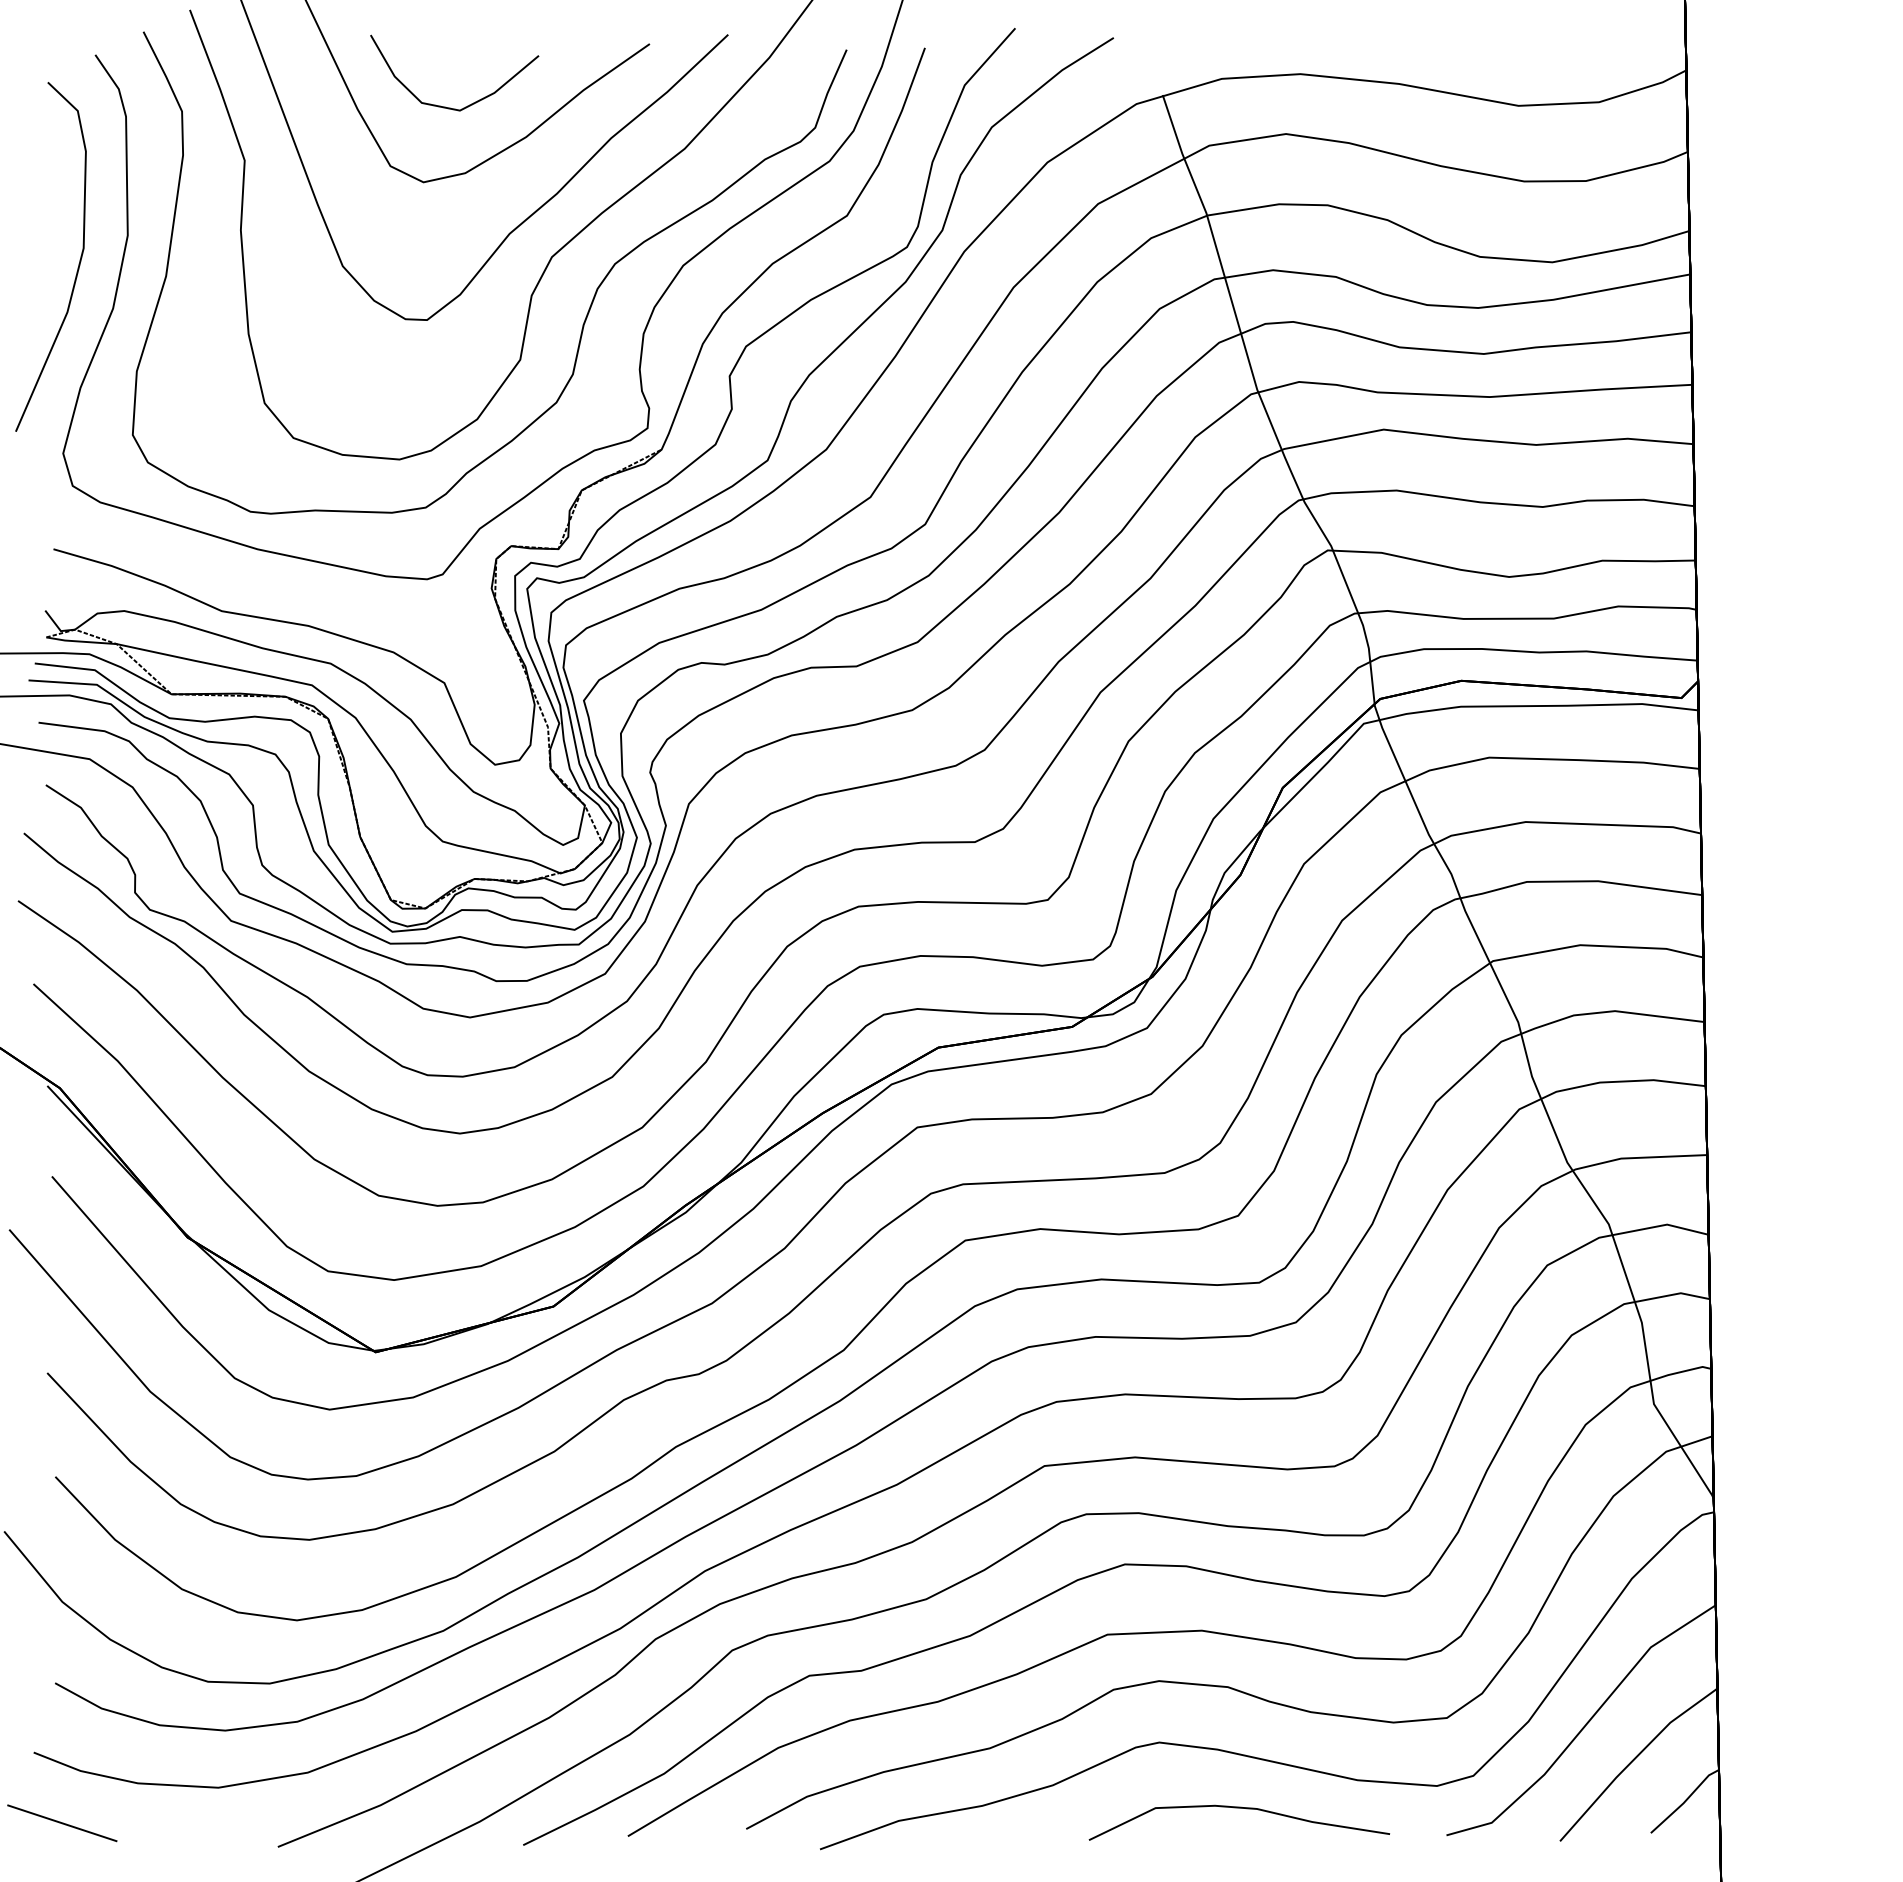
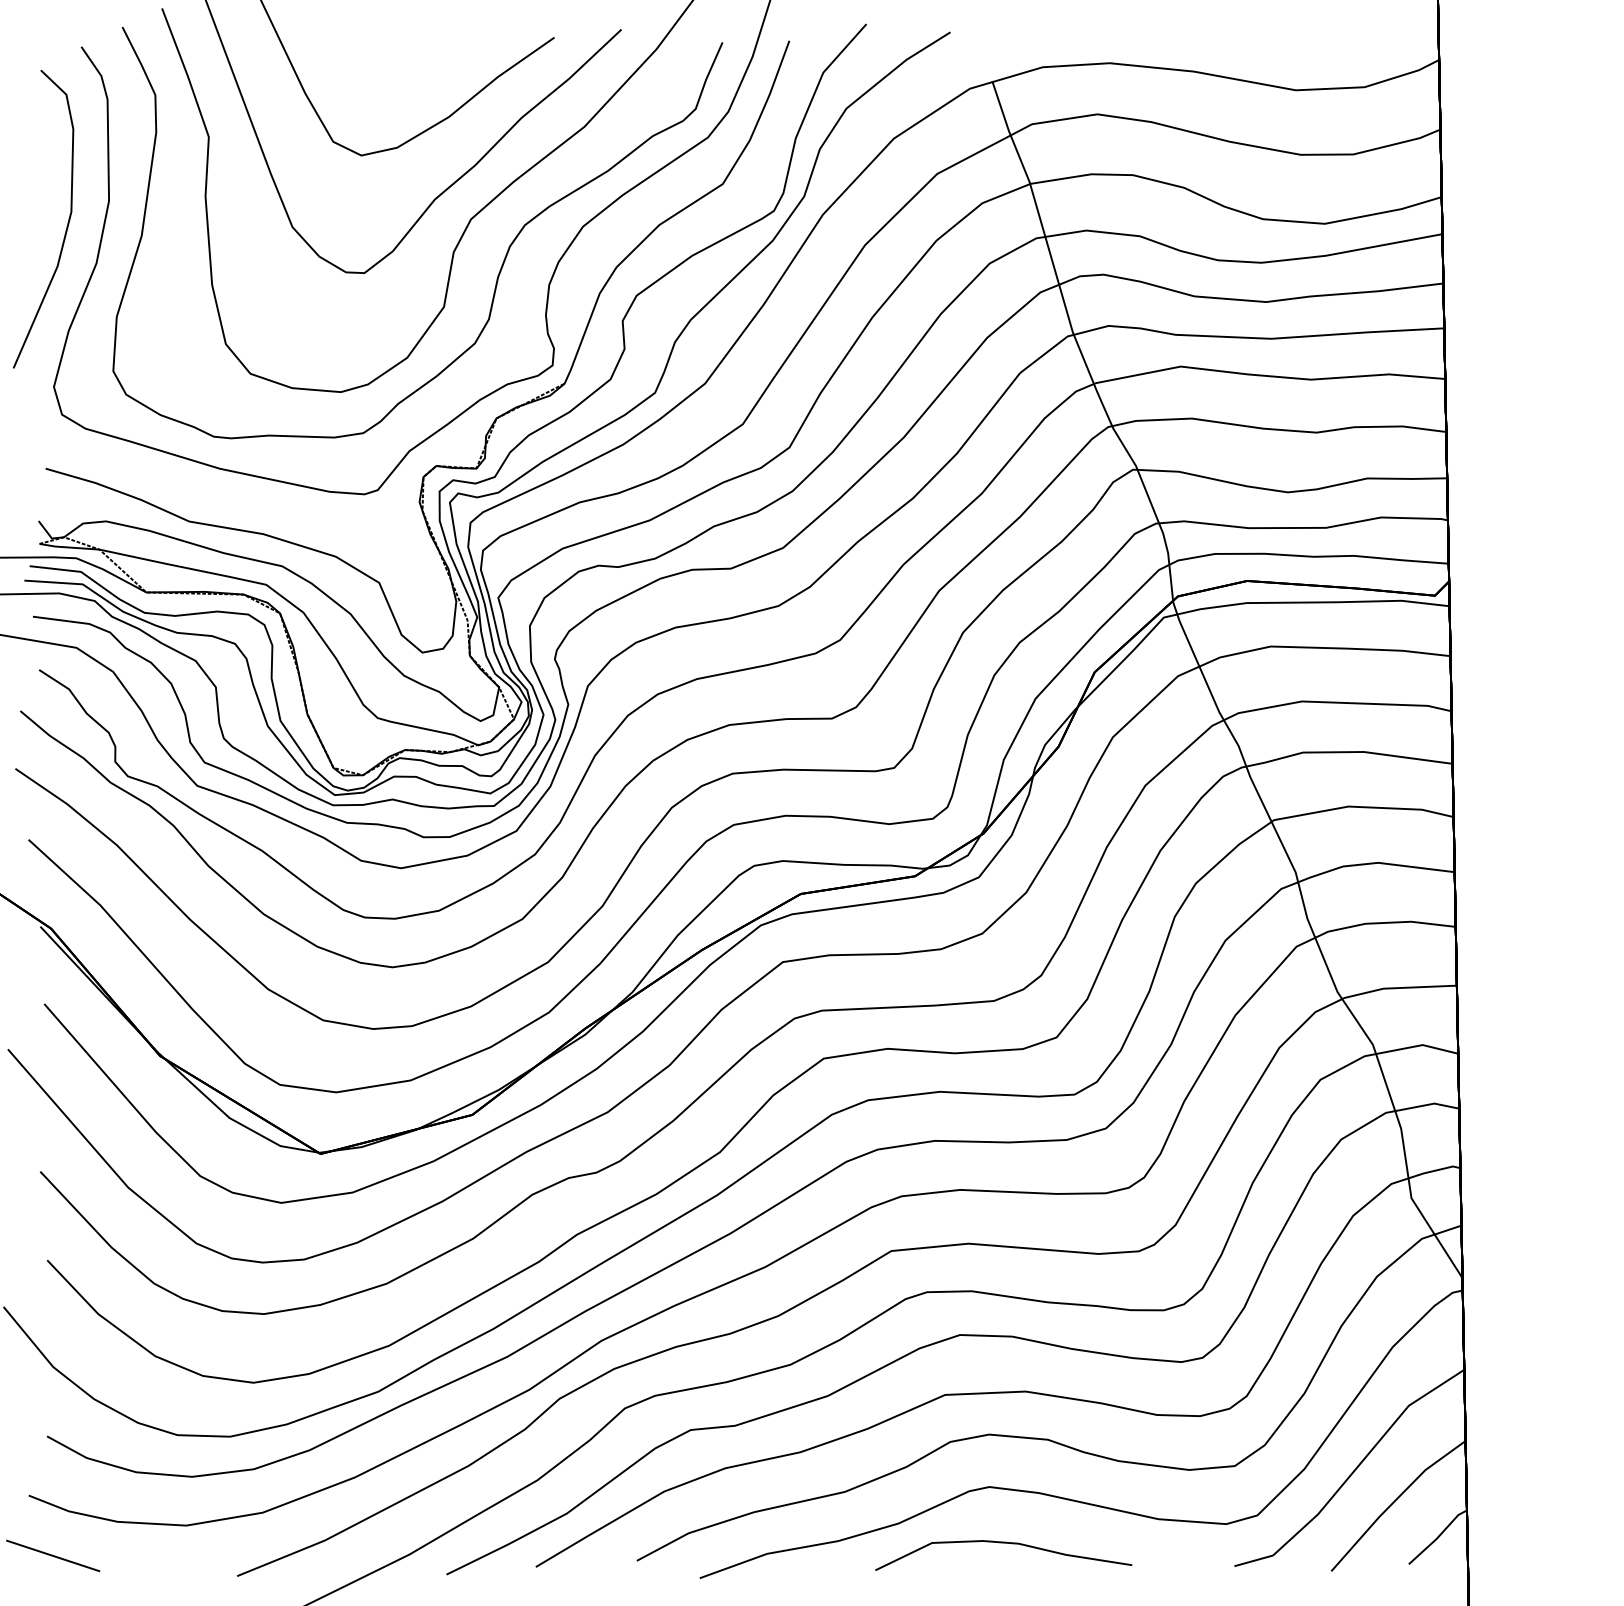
part: (444, 106) -> (379, 90), removed
curve: (1239, 1808) -> (1003, 1543), moved

